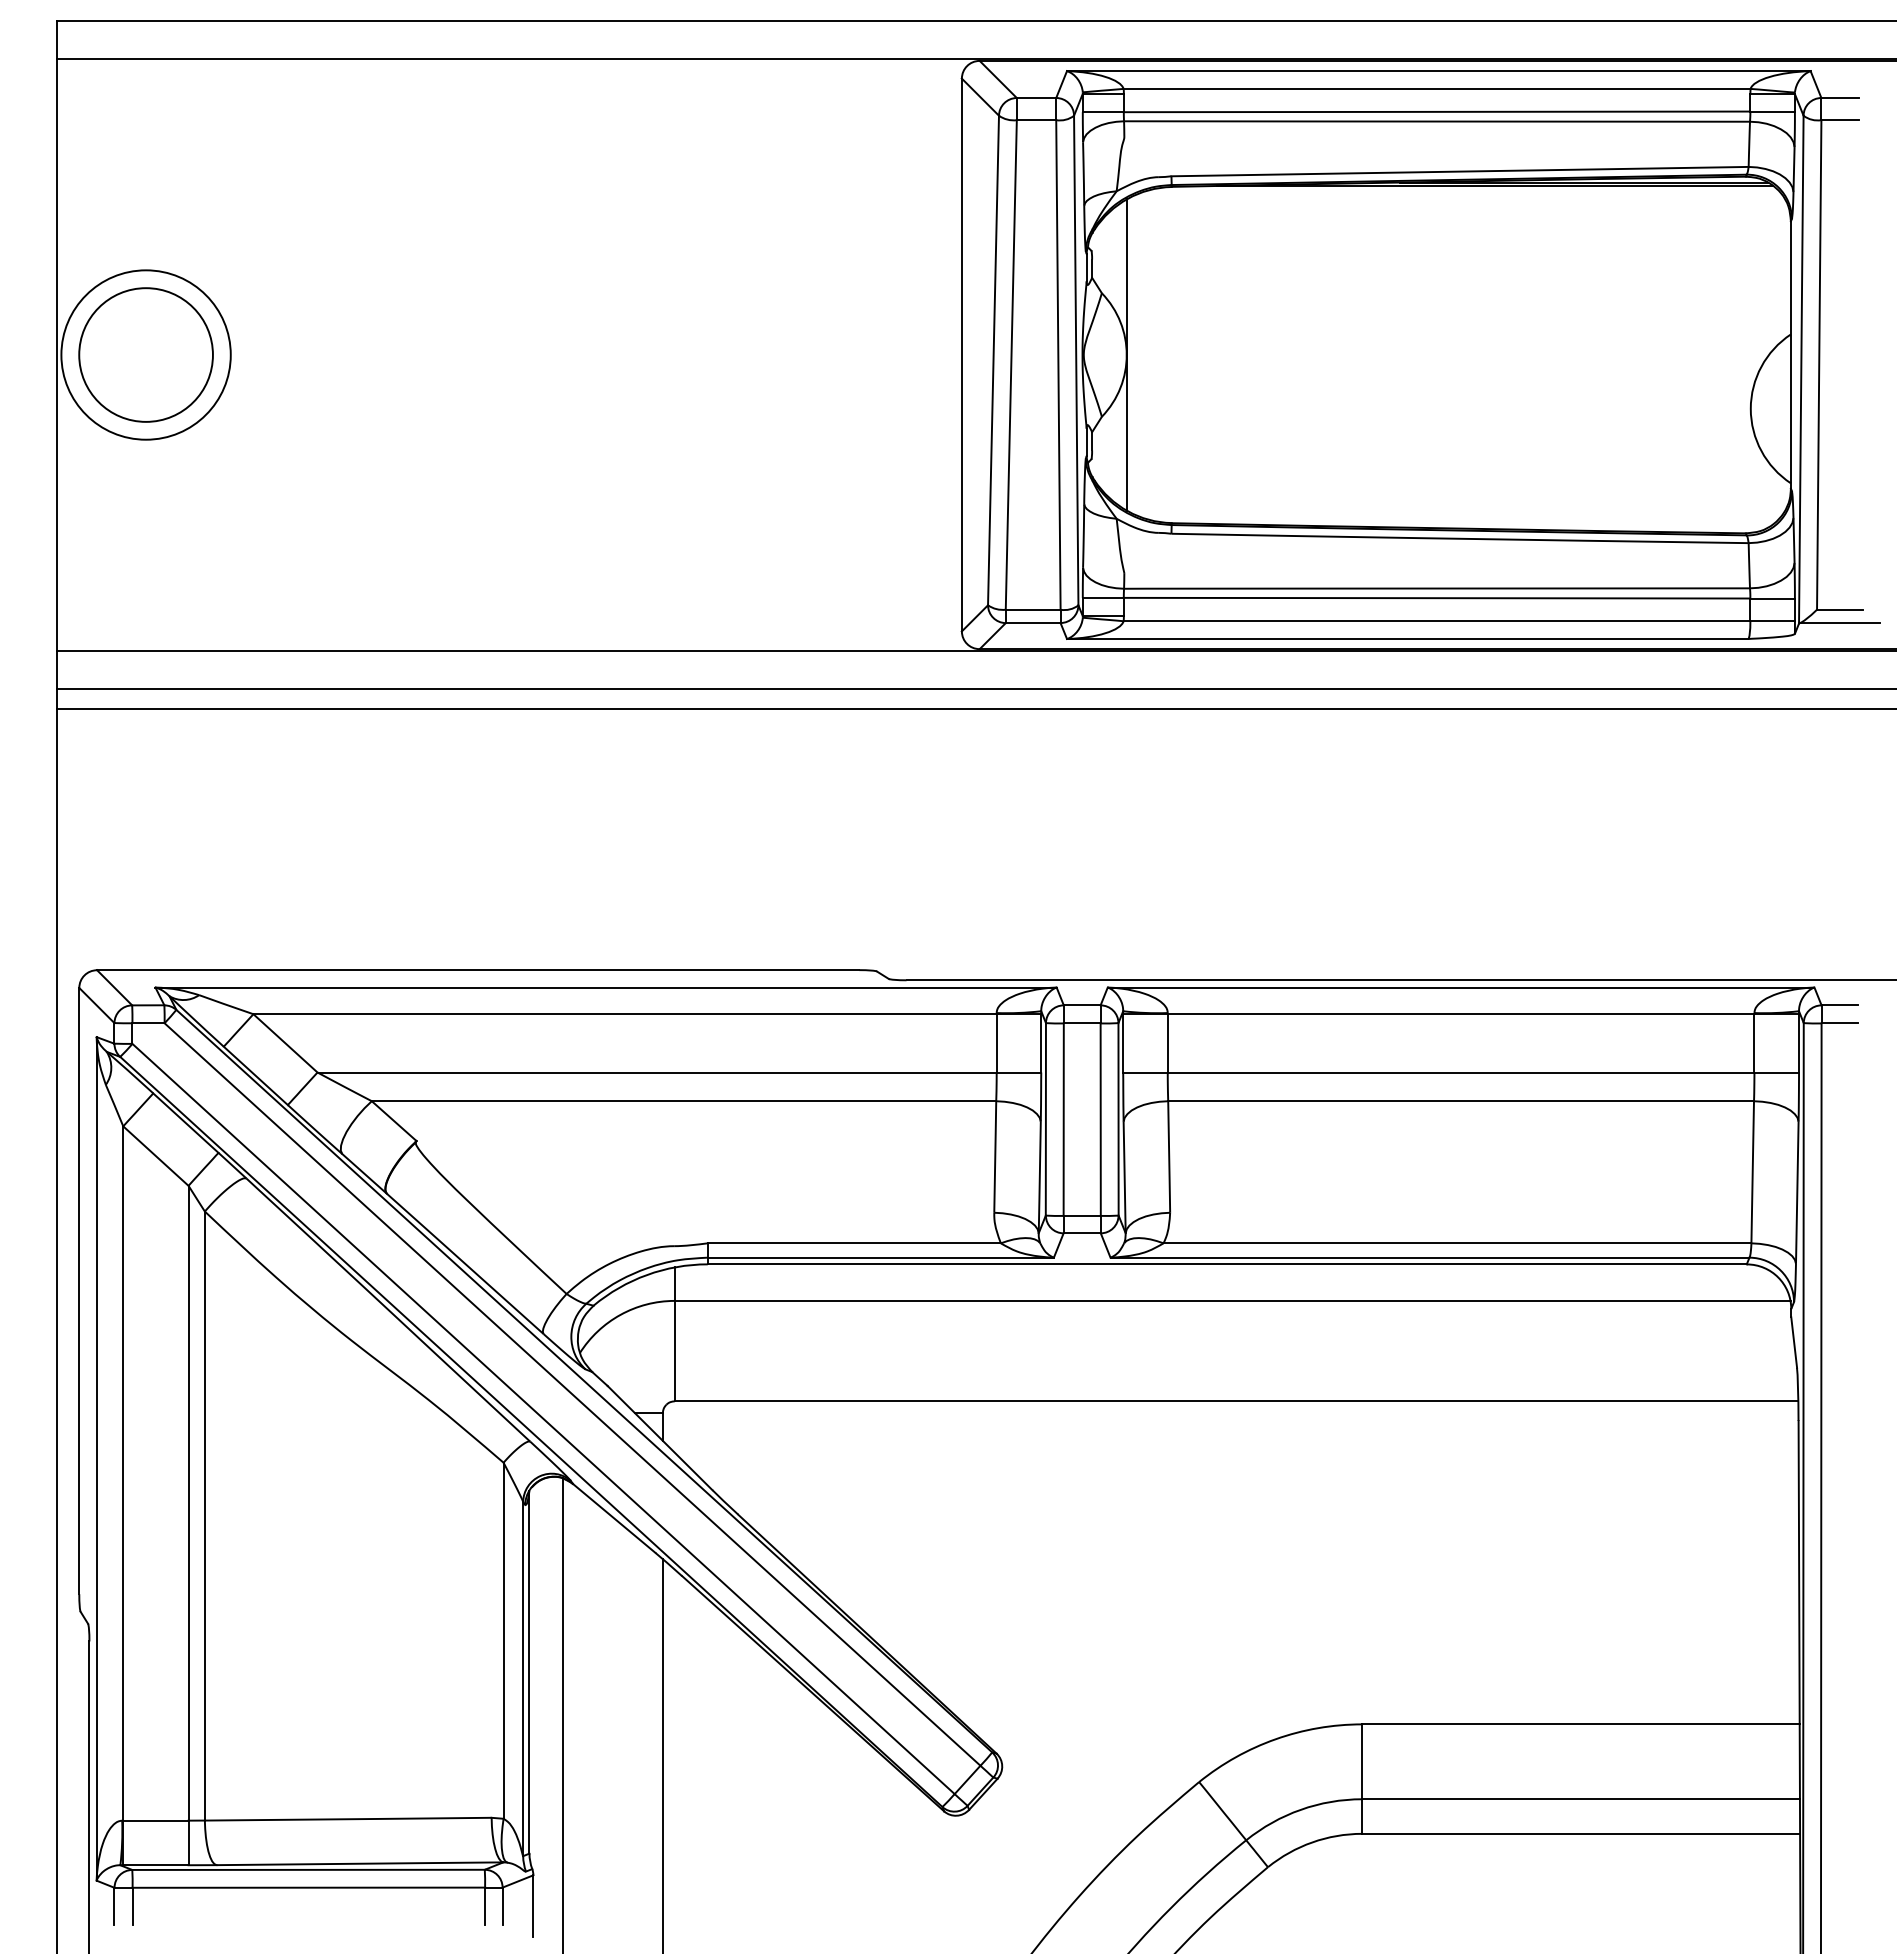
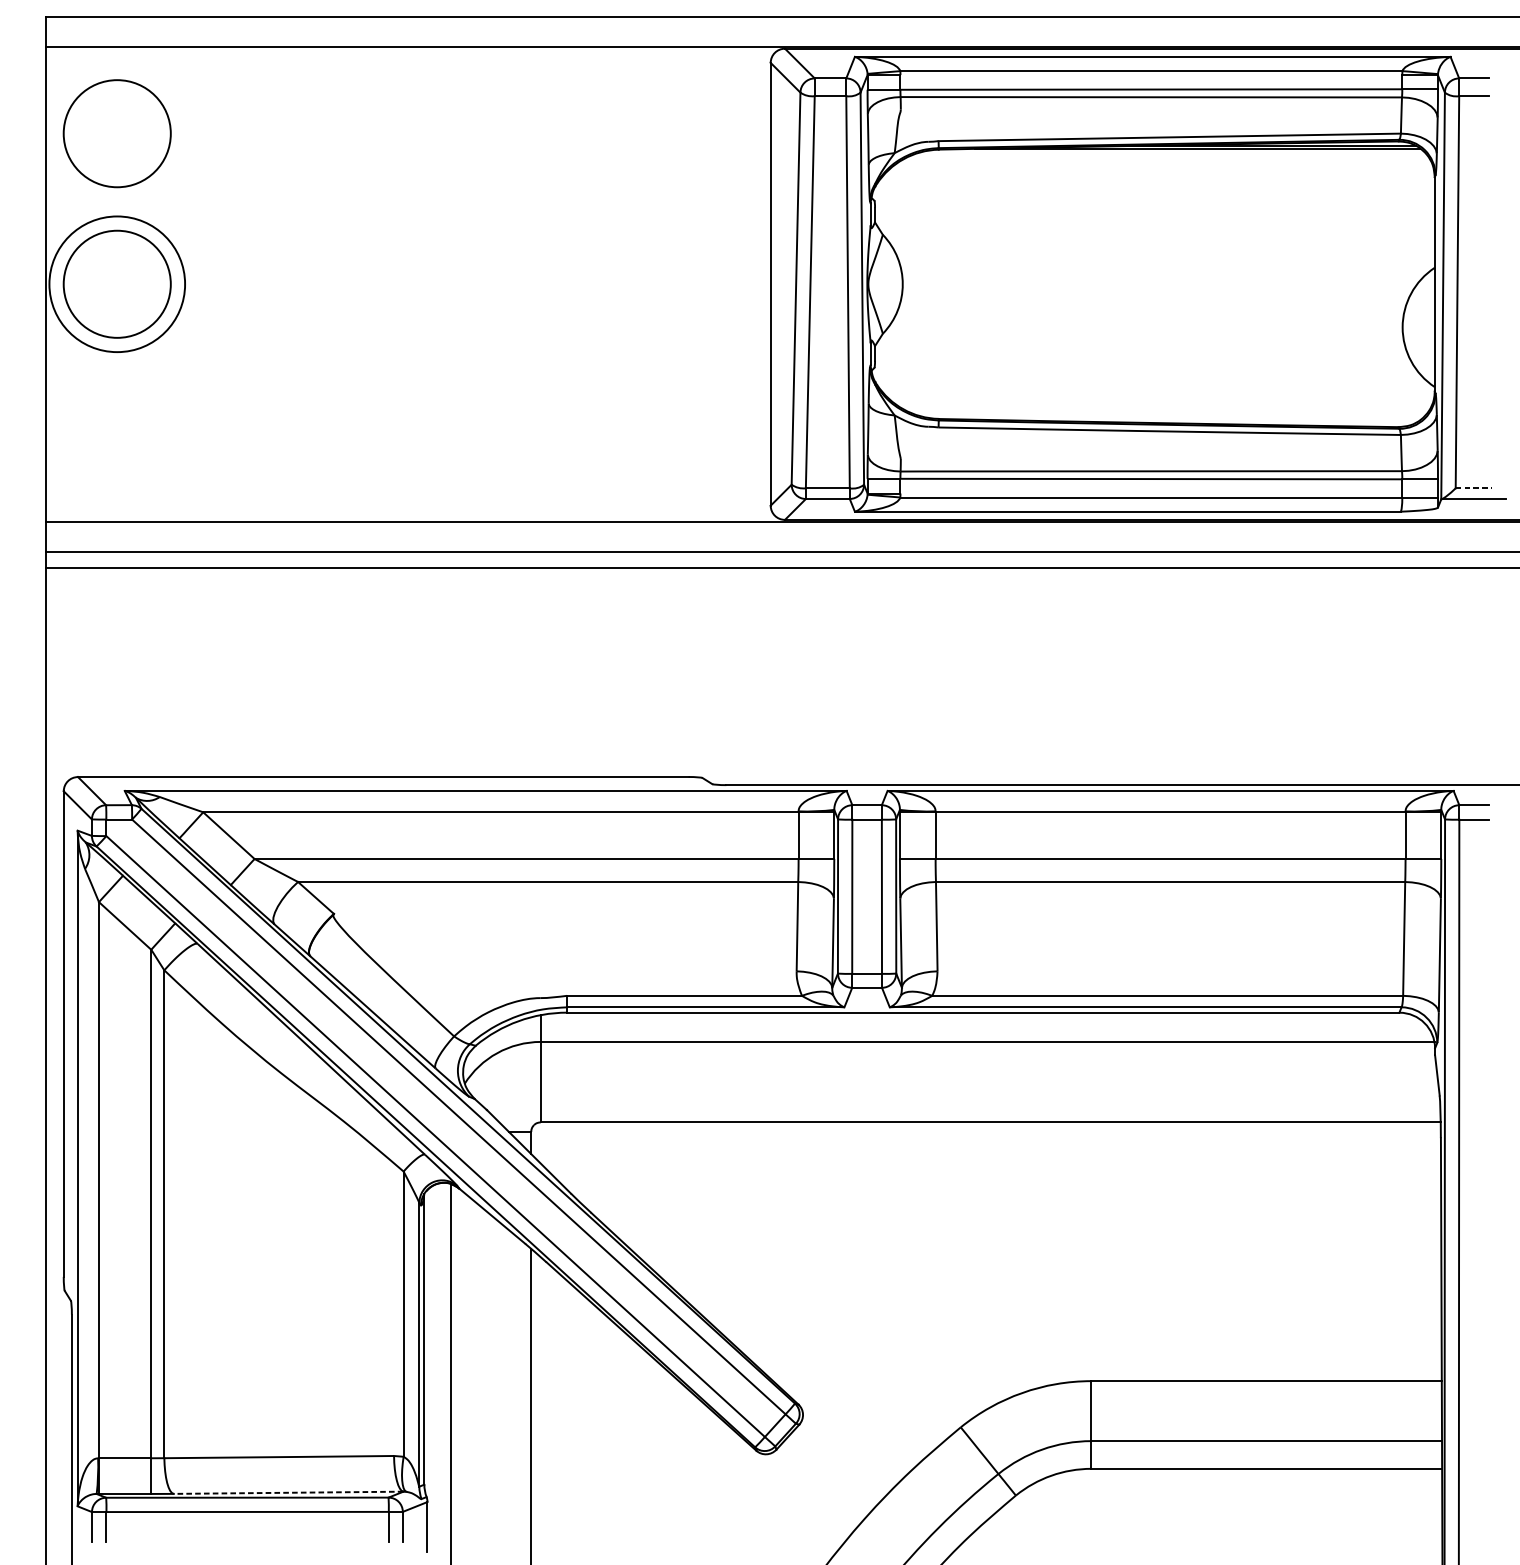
circle: (145, 166) -> (116, 133), added
line: (1126, 354) -> (902, 283), removed
line: (1839, 609) -> (1473, 488), solid -> dashed
line: (360, 1863) -> (289, 1492), solid -> dashed

